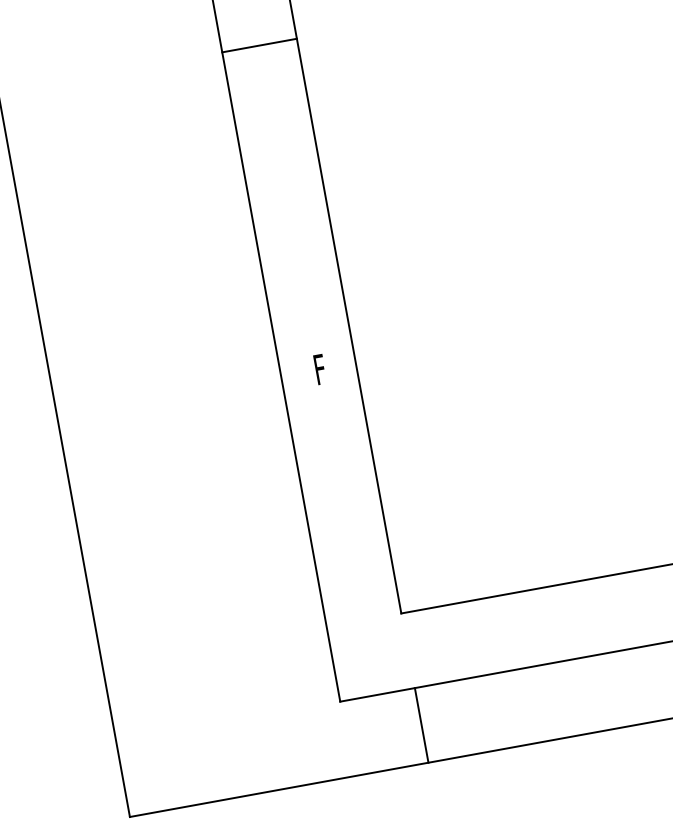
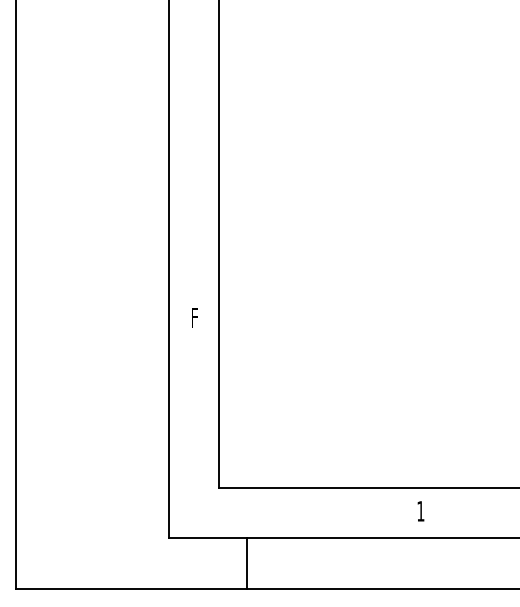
line: (259, 45) -> (193, 97), removed
line: (422, 725) -> (247, 563), moved

